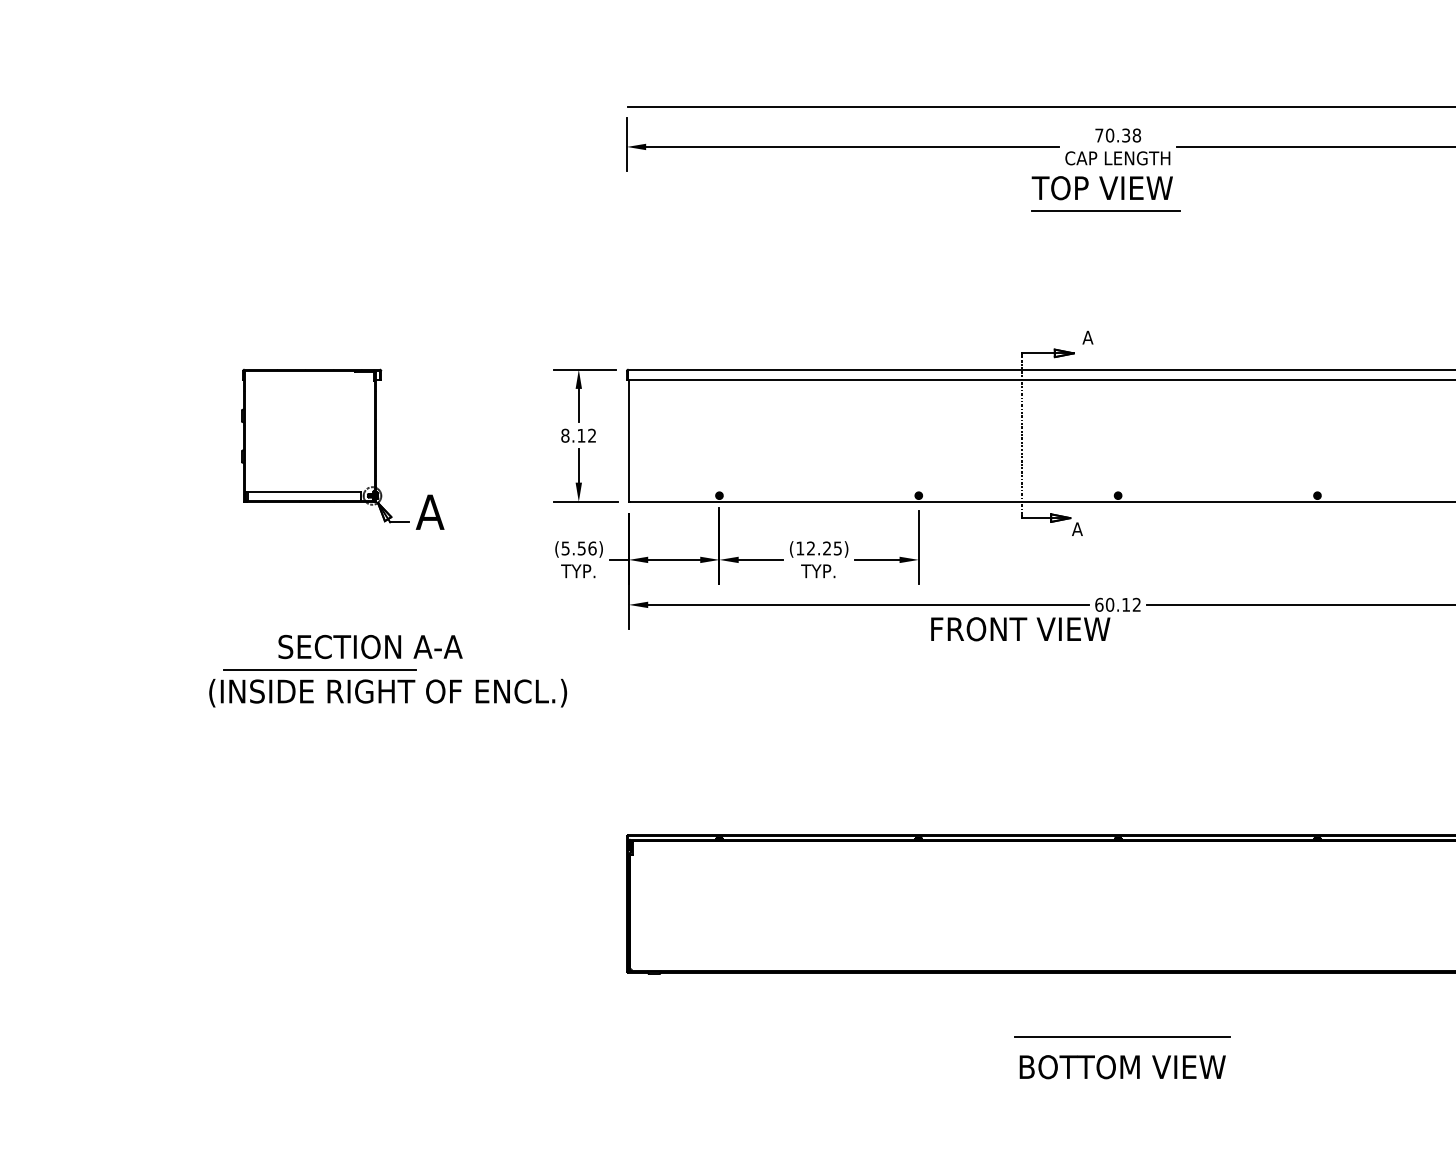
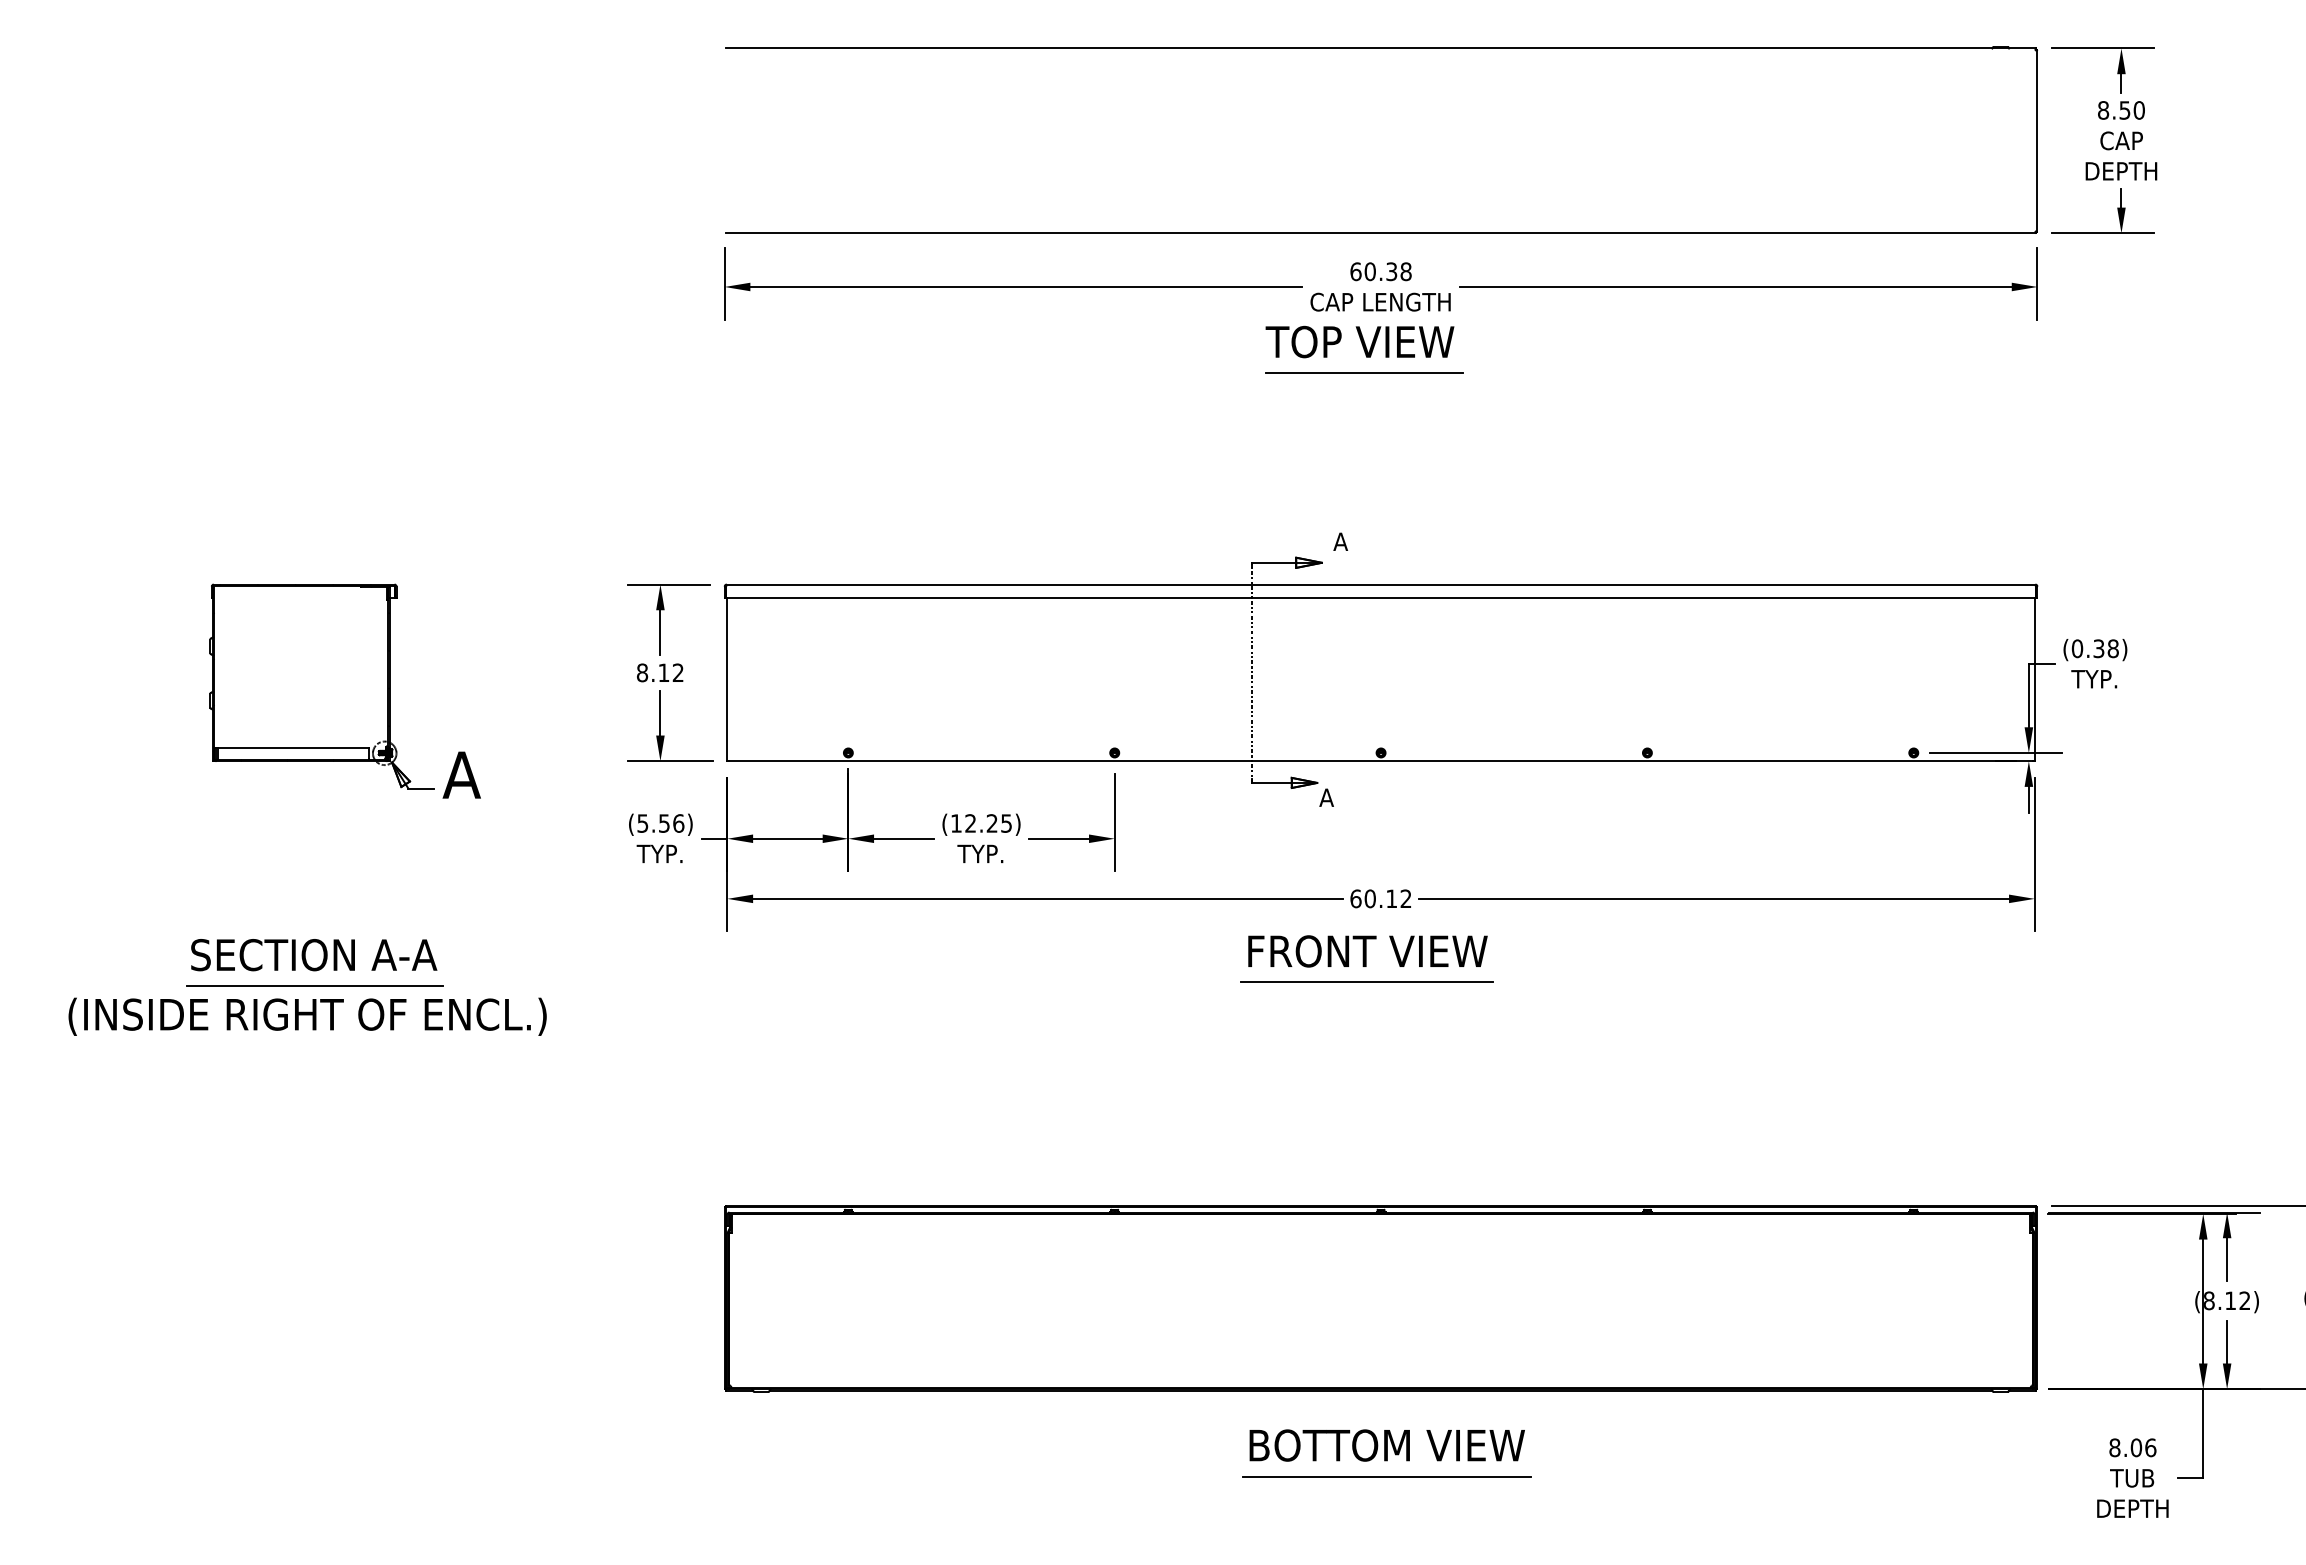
text: (1099, 135) -> (1355, 271), 70.38 -> 60.38
text: (1020, 629) -> (1367, 951), moved
text: (370, 647) -> (314, 955), moved
line: (1107, 667) -> (1367, 982), added
text: (388, 692) -> (307, 1016), moved
text: (1122, 1067) -> (1386, 1445), moved

